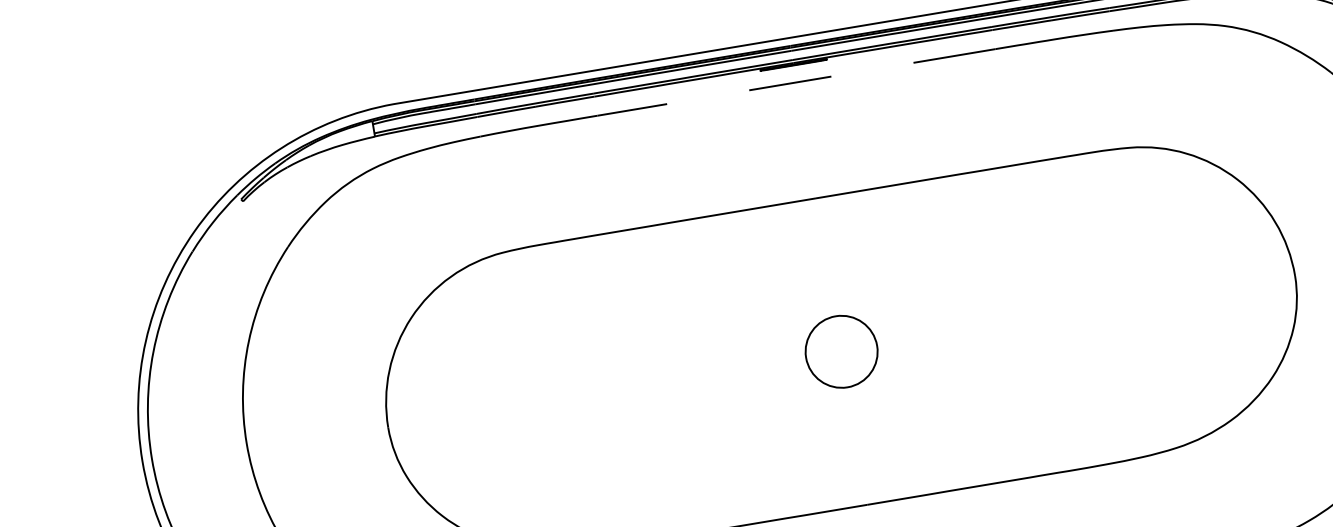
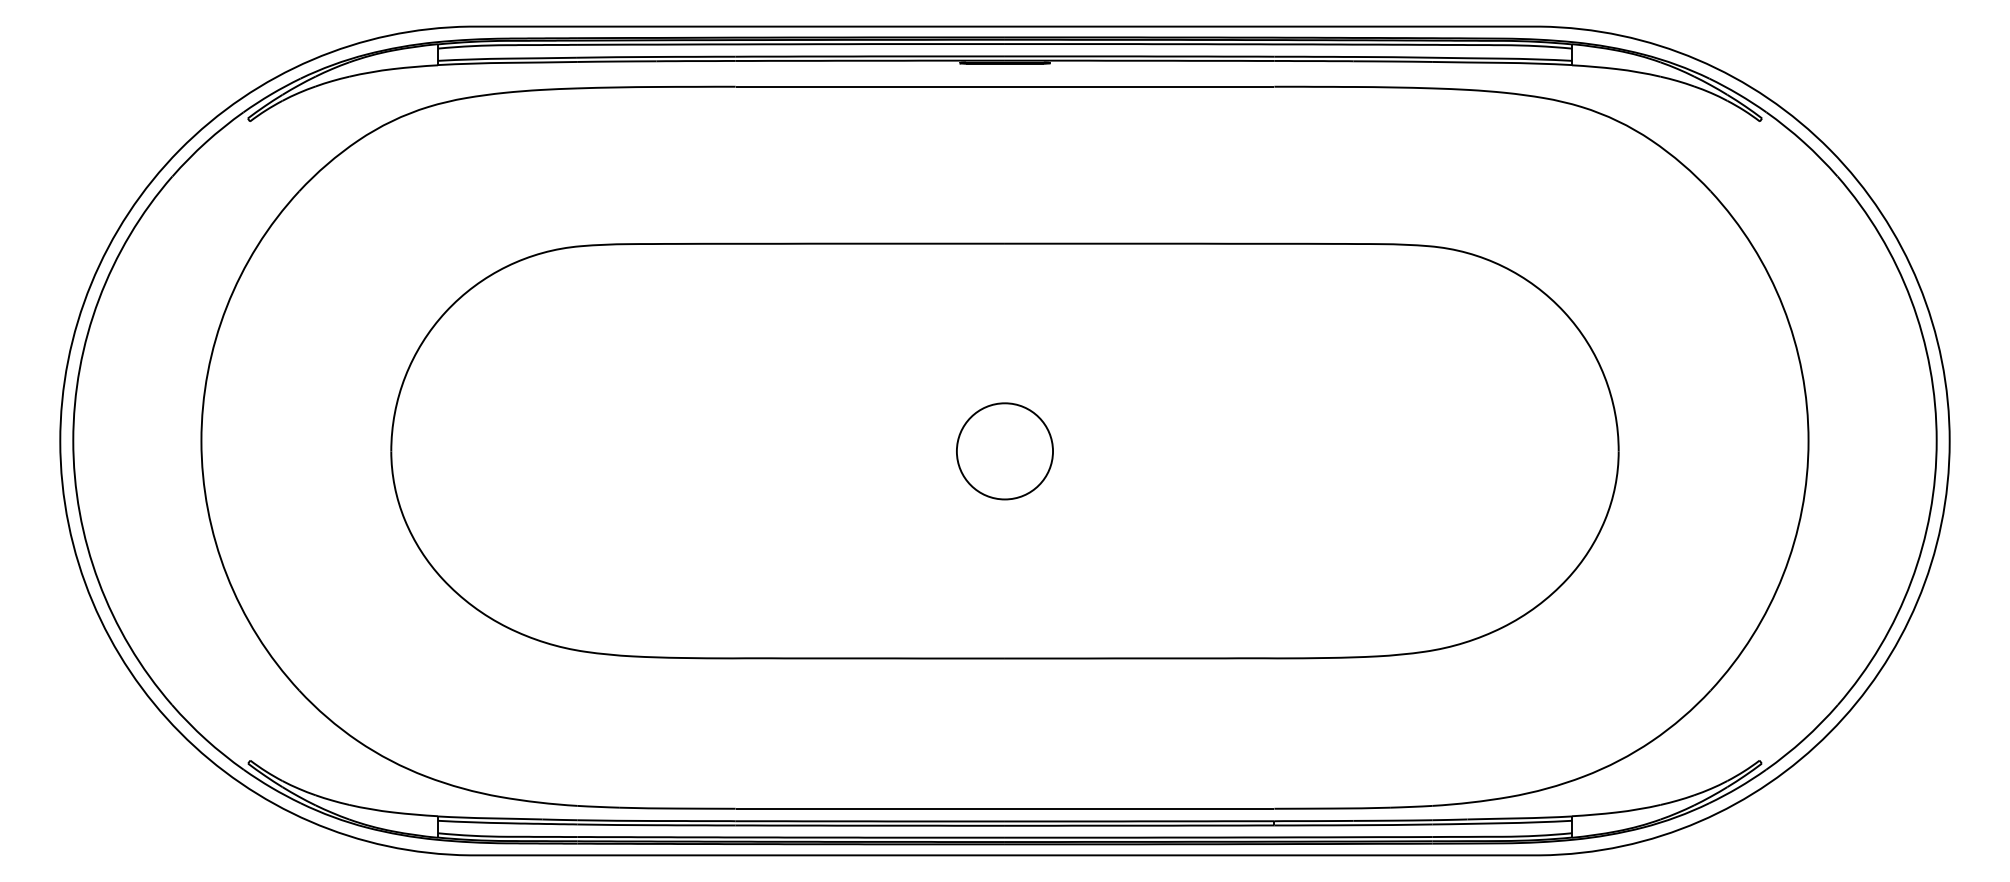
line: (796, 82) -> (1004, 86), dashed -> solid

